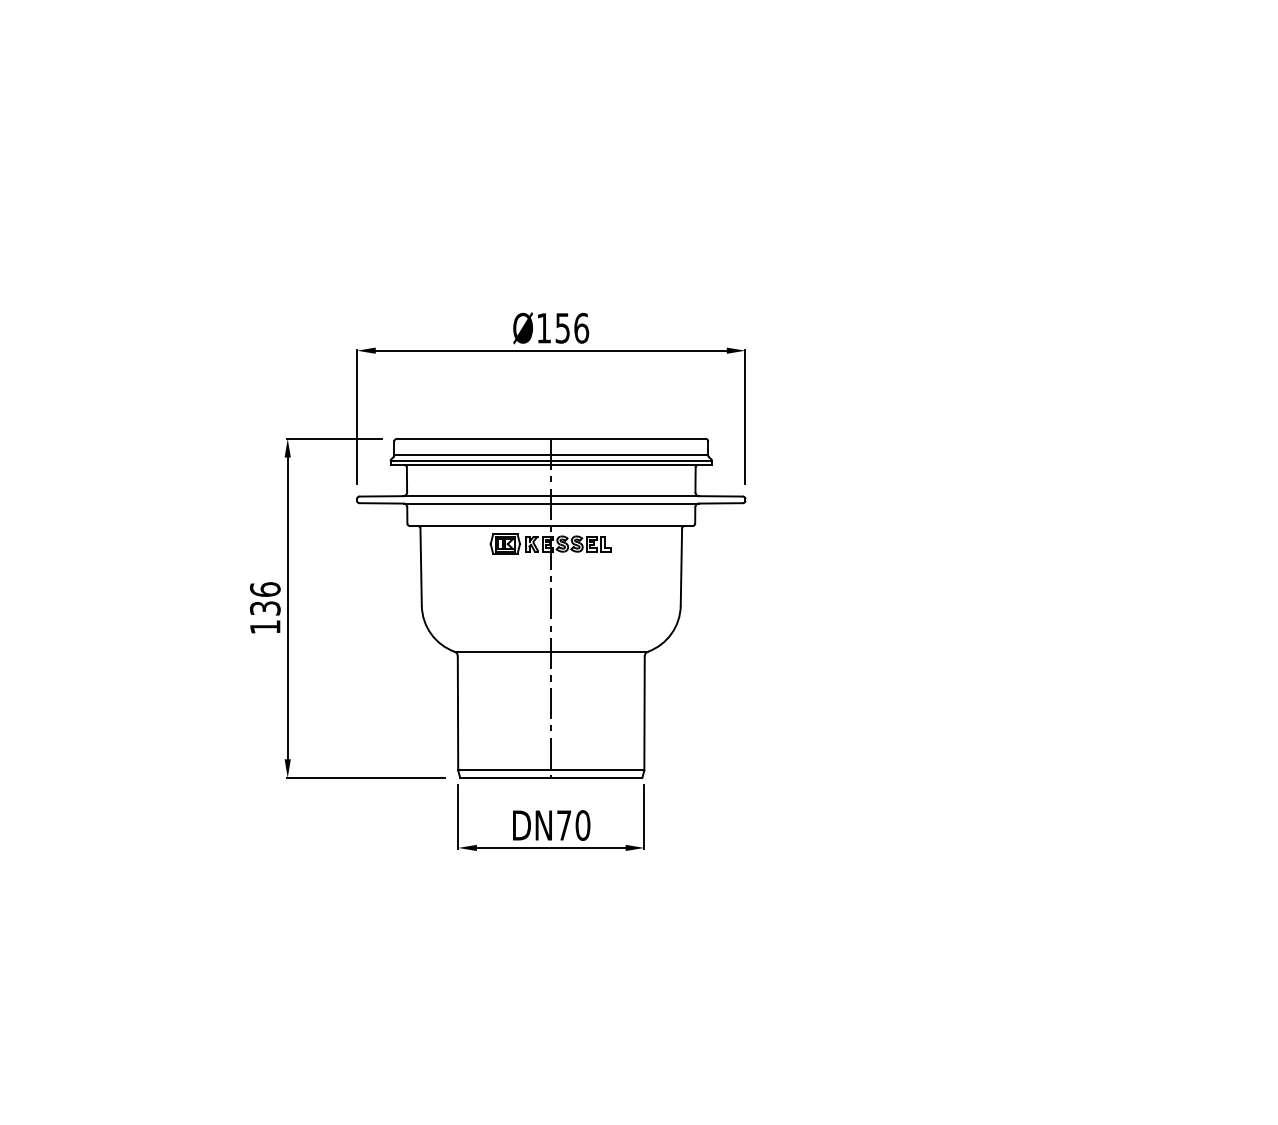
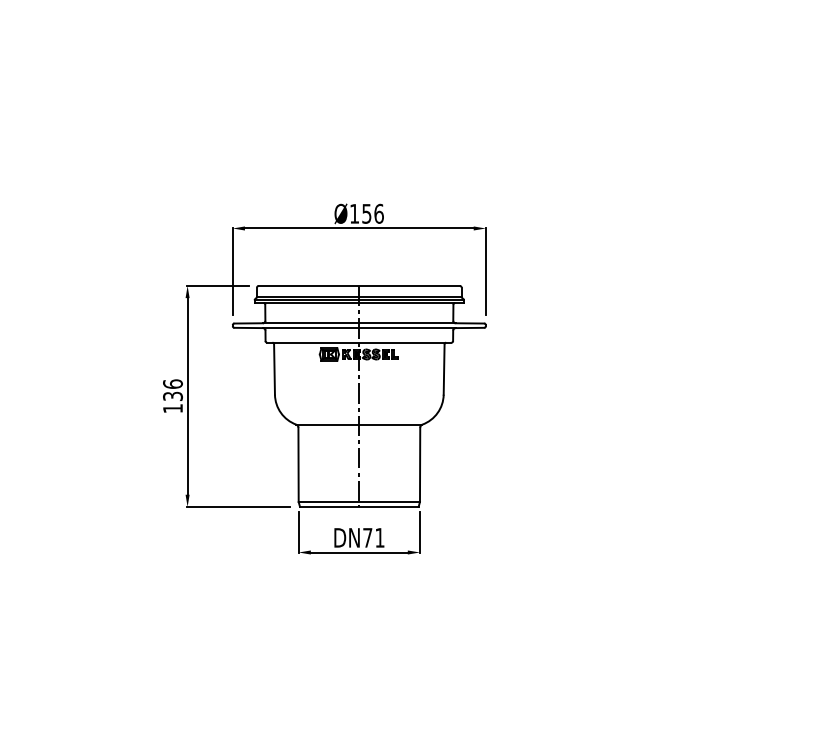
text: (582, 824) -> (379, 537), DN70 -> DN71

